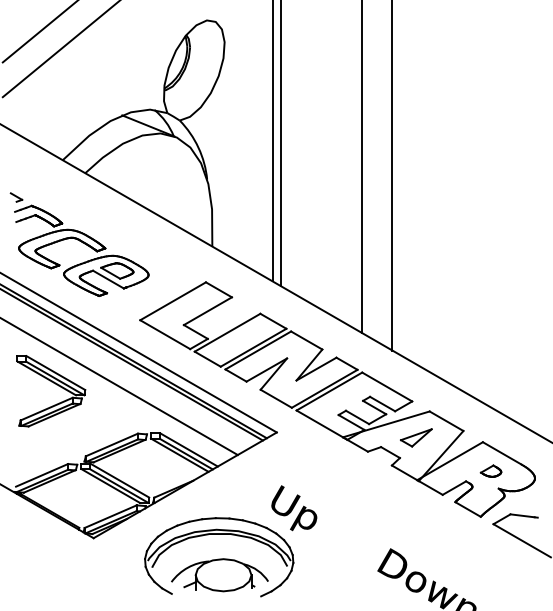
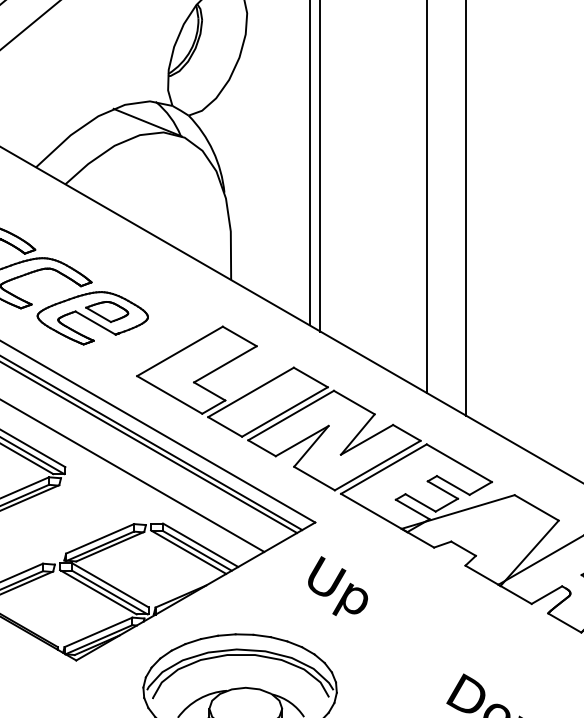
part: (416, 437) -> (497, 529), removed
text: (294, 508) -> (338, 586), moved

